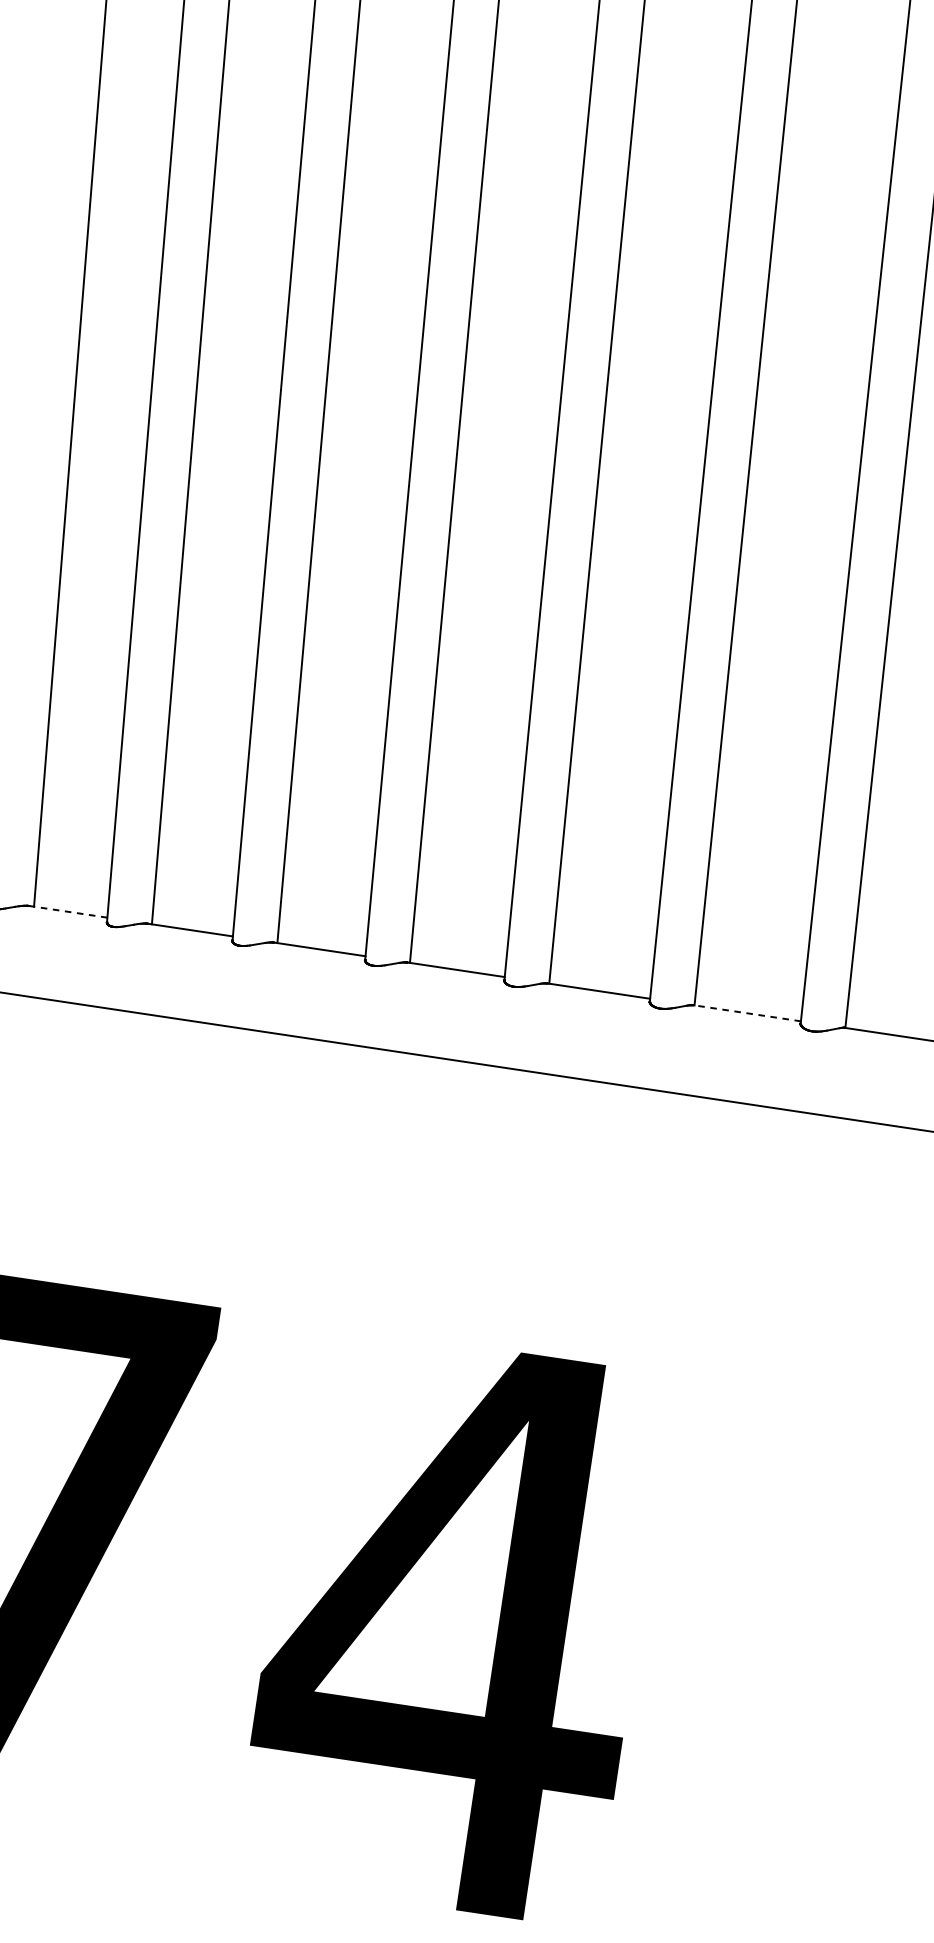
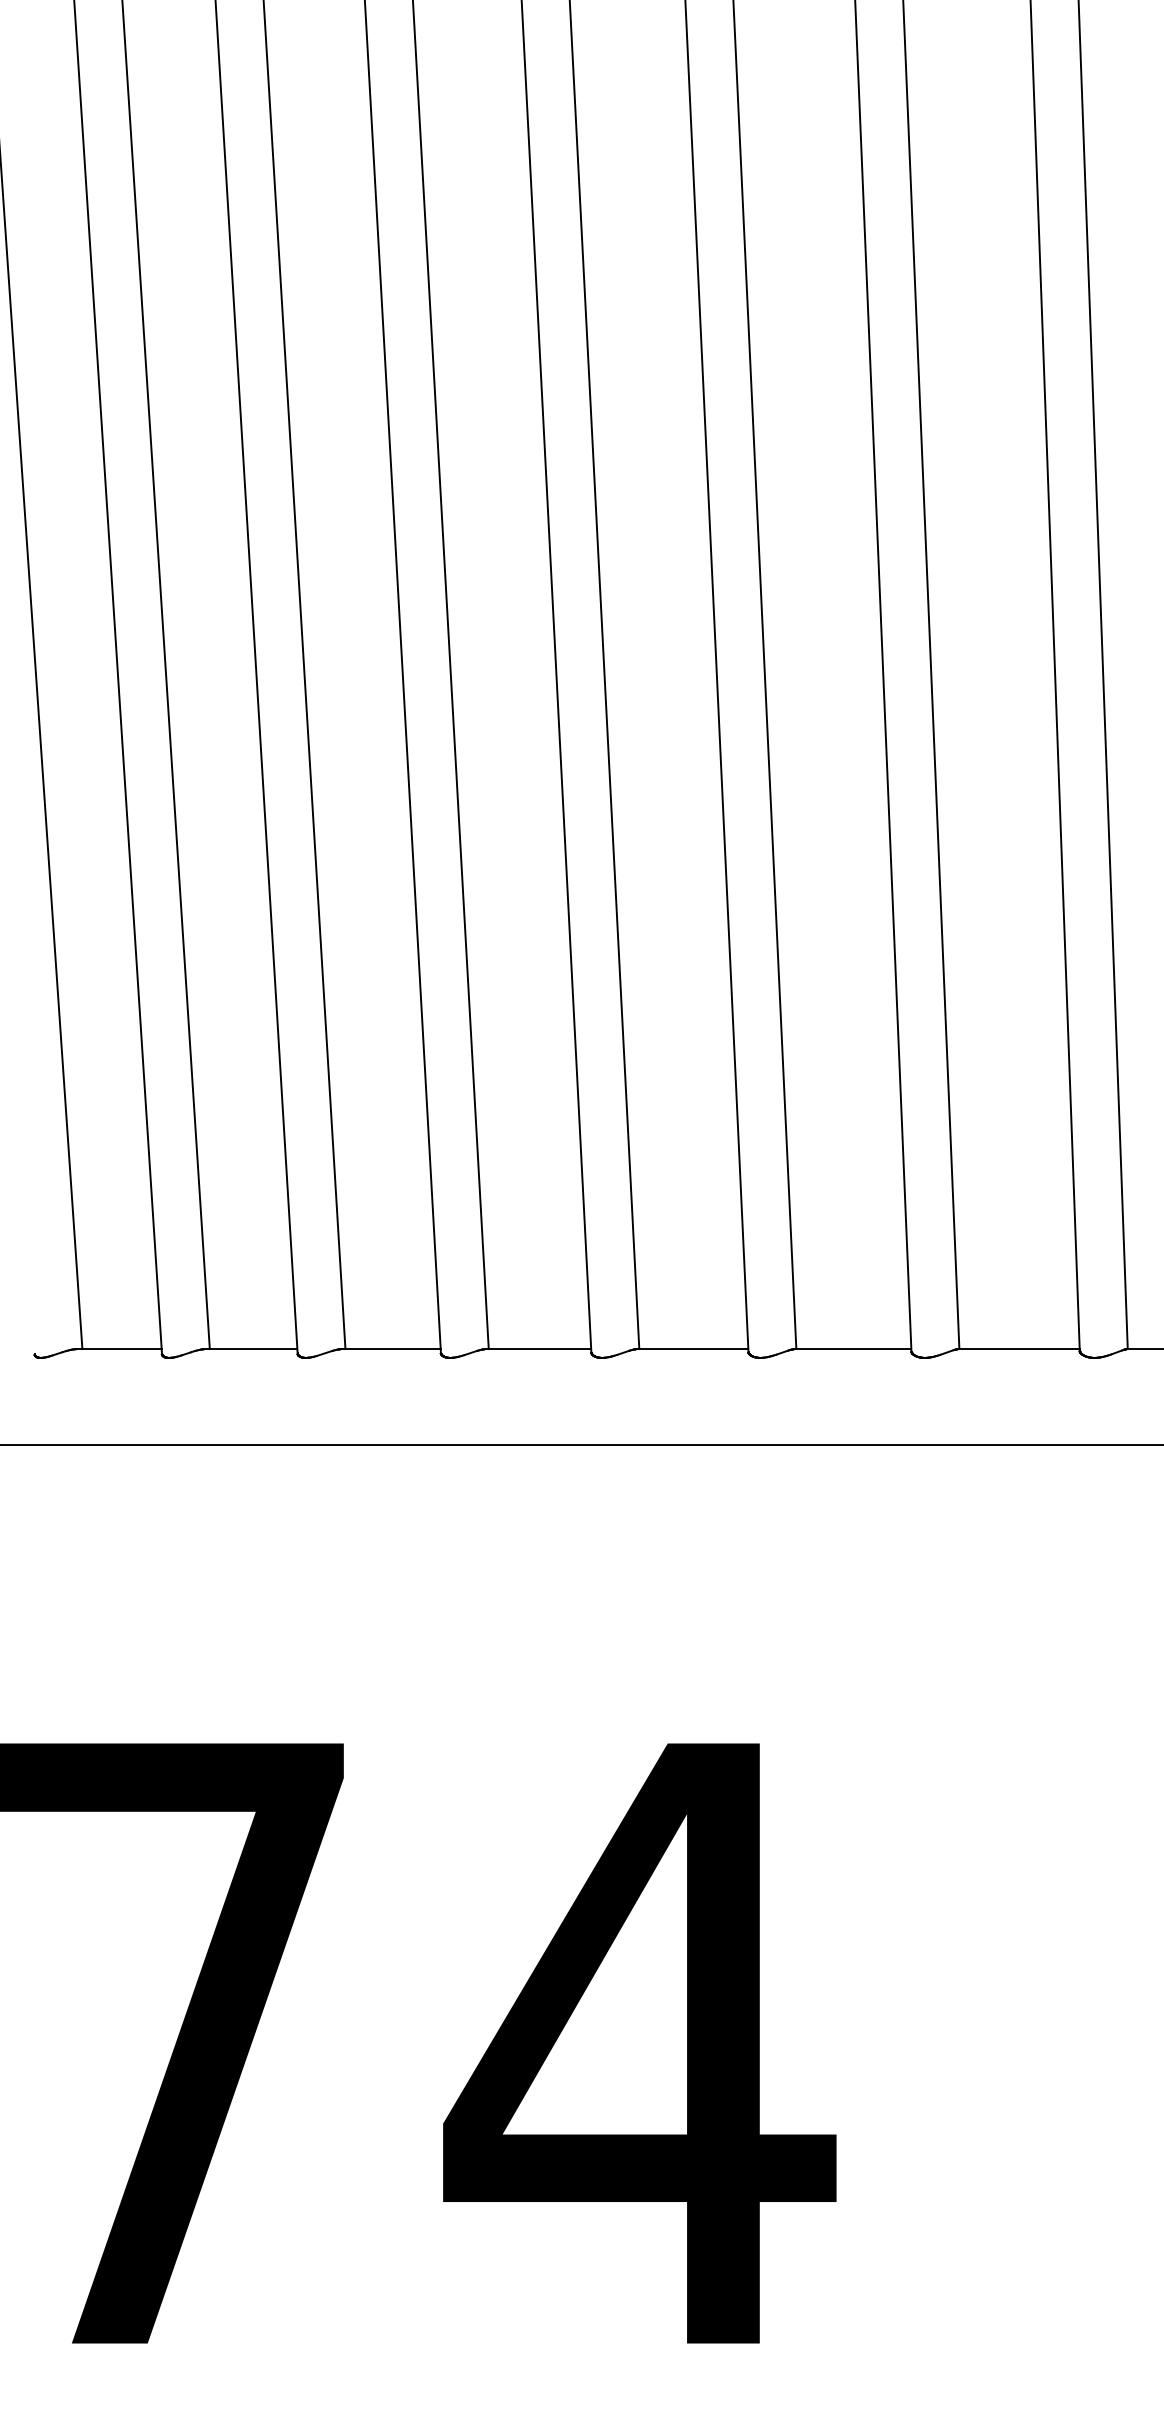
line: (68, 912) -> (119, 1349), dashed -> solid
line: (746, 1013) -> (852, 1349), dashed -> solid

